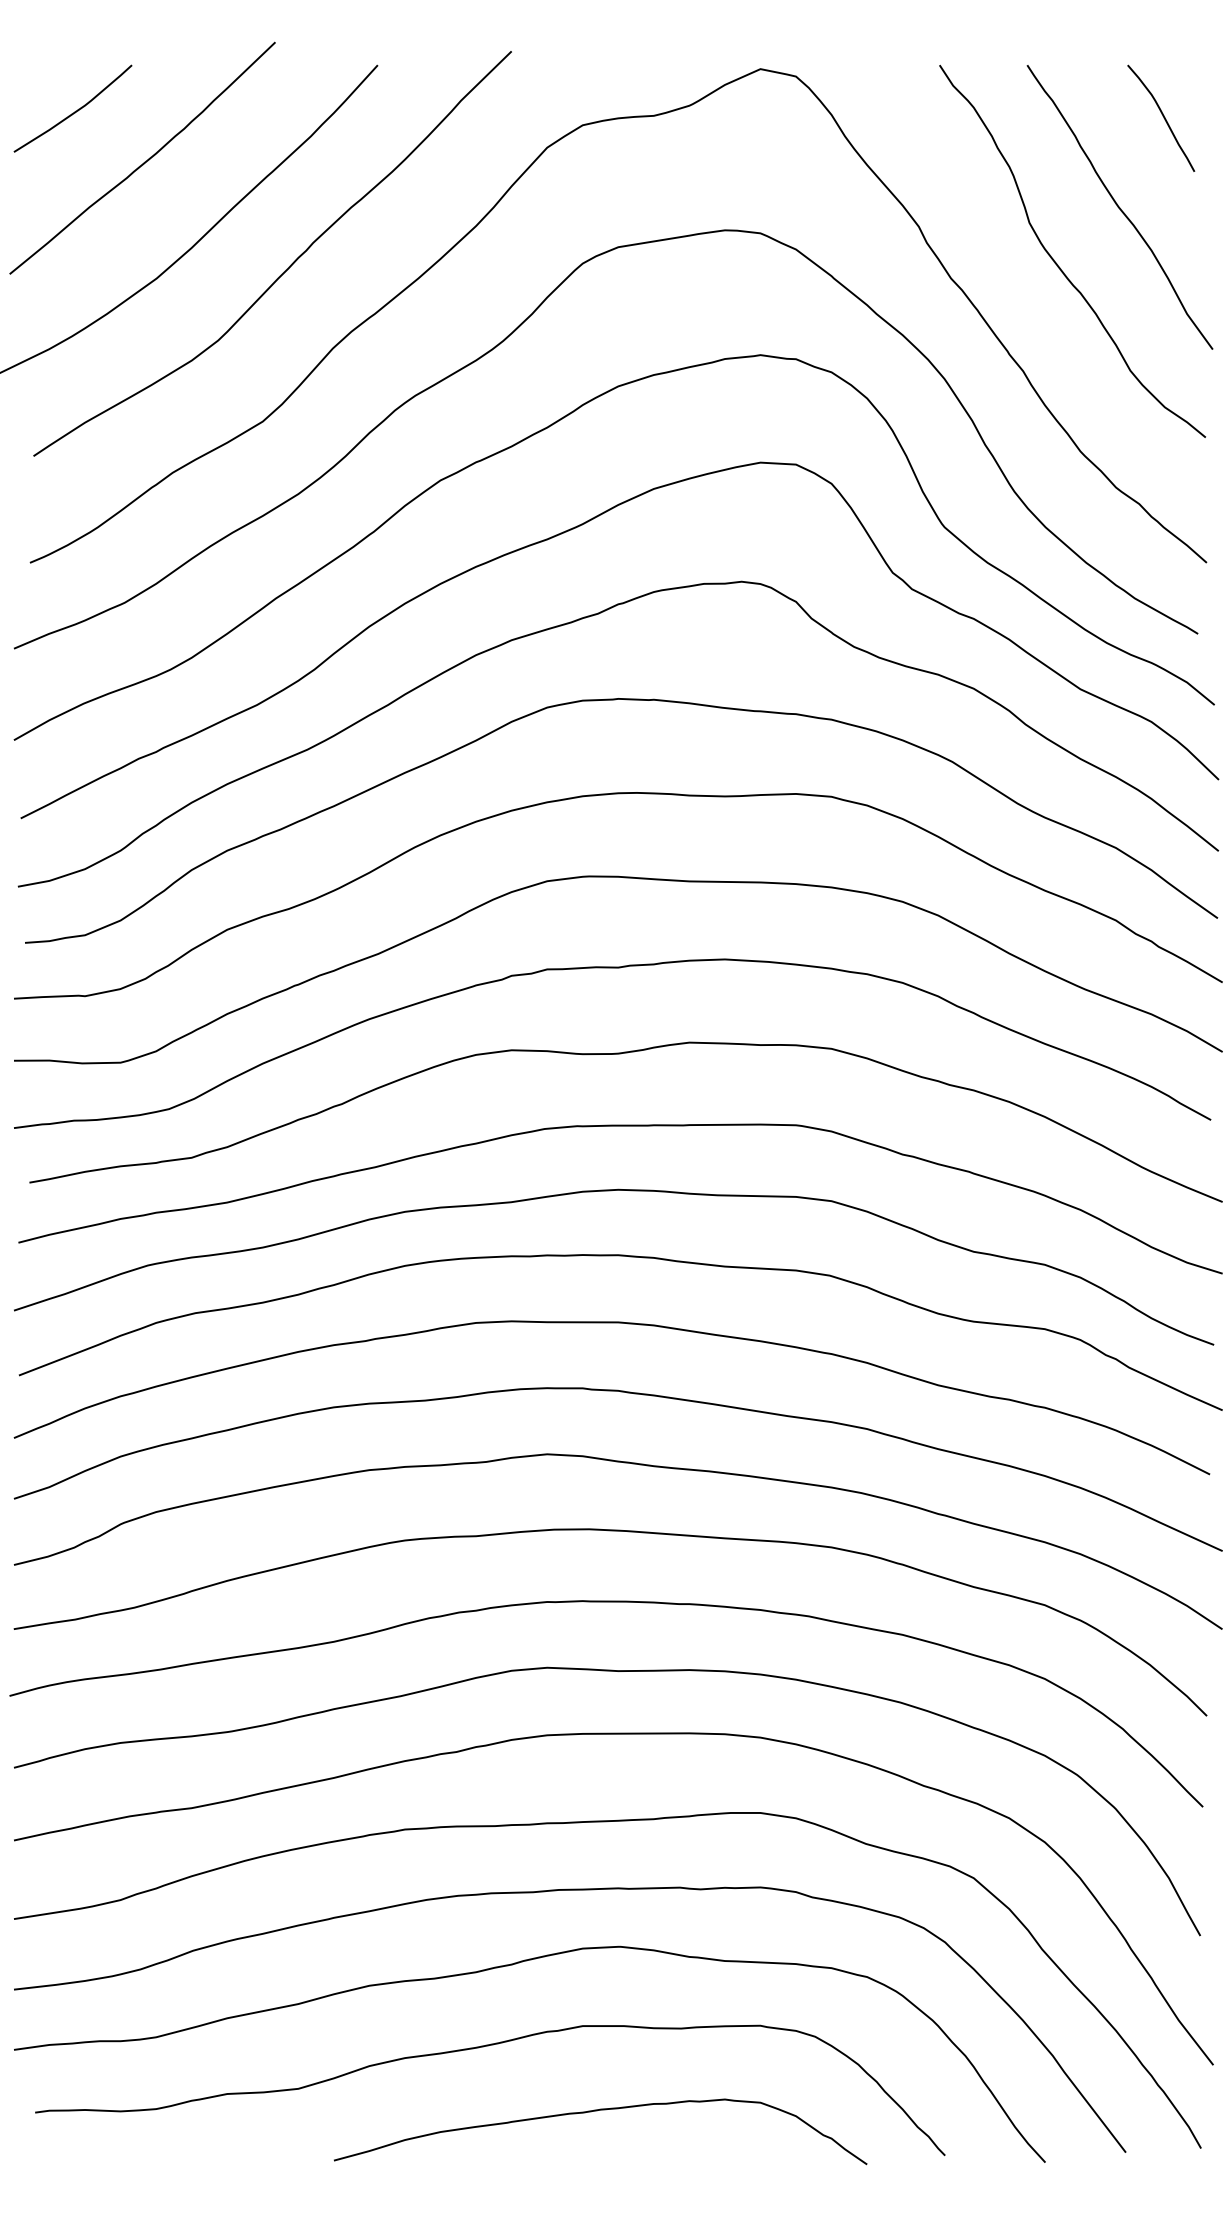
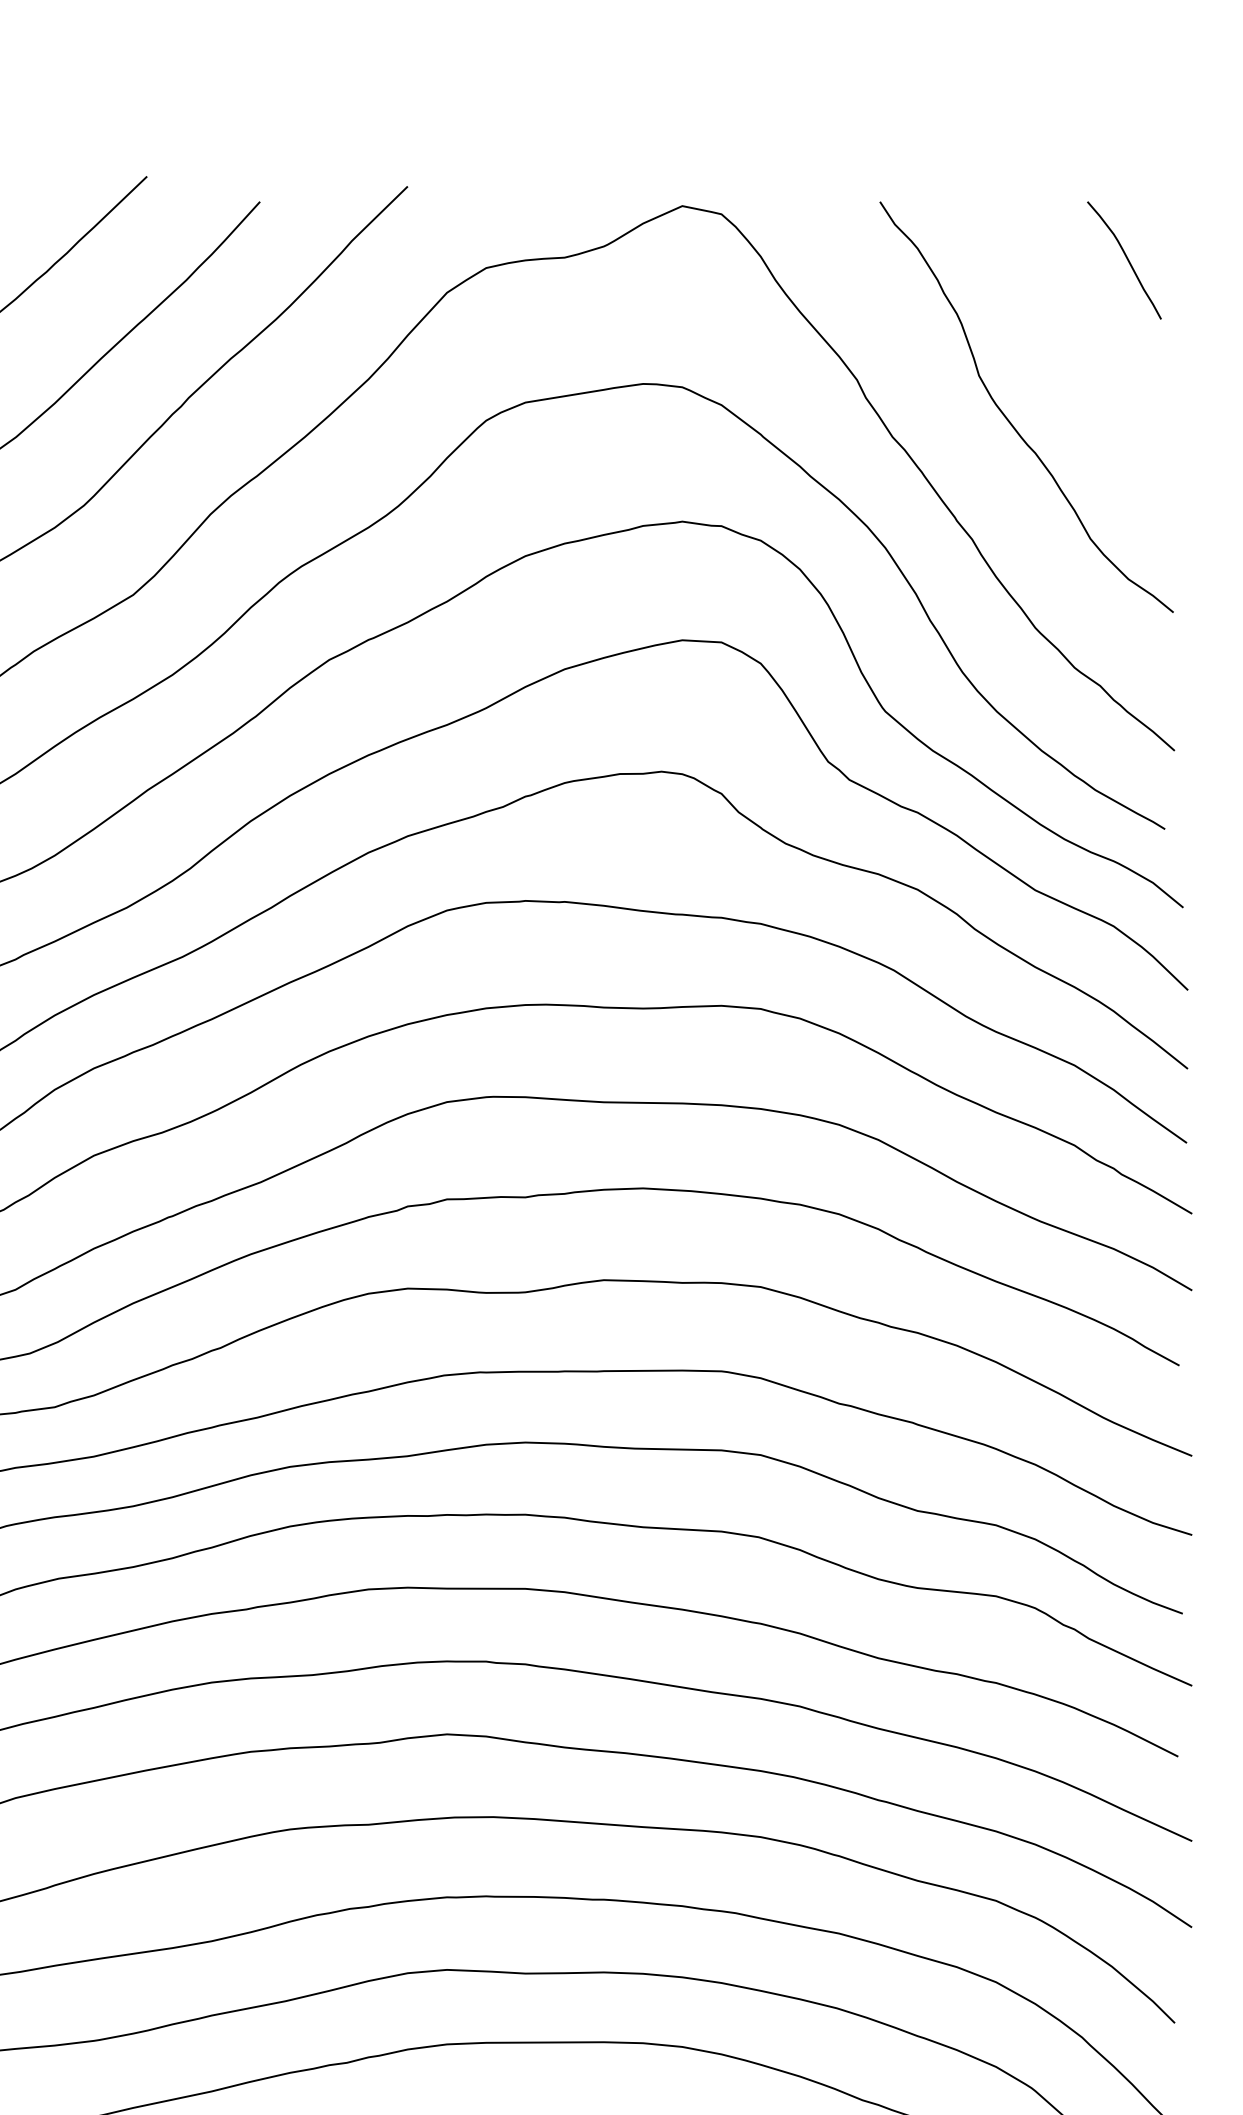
curve: (1119, 207) -> (1078, 358), removed

